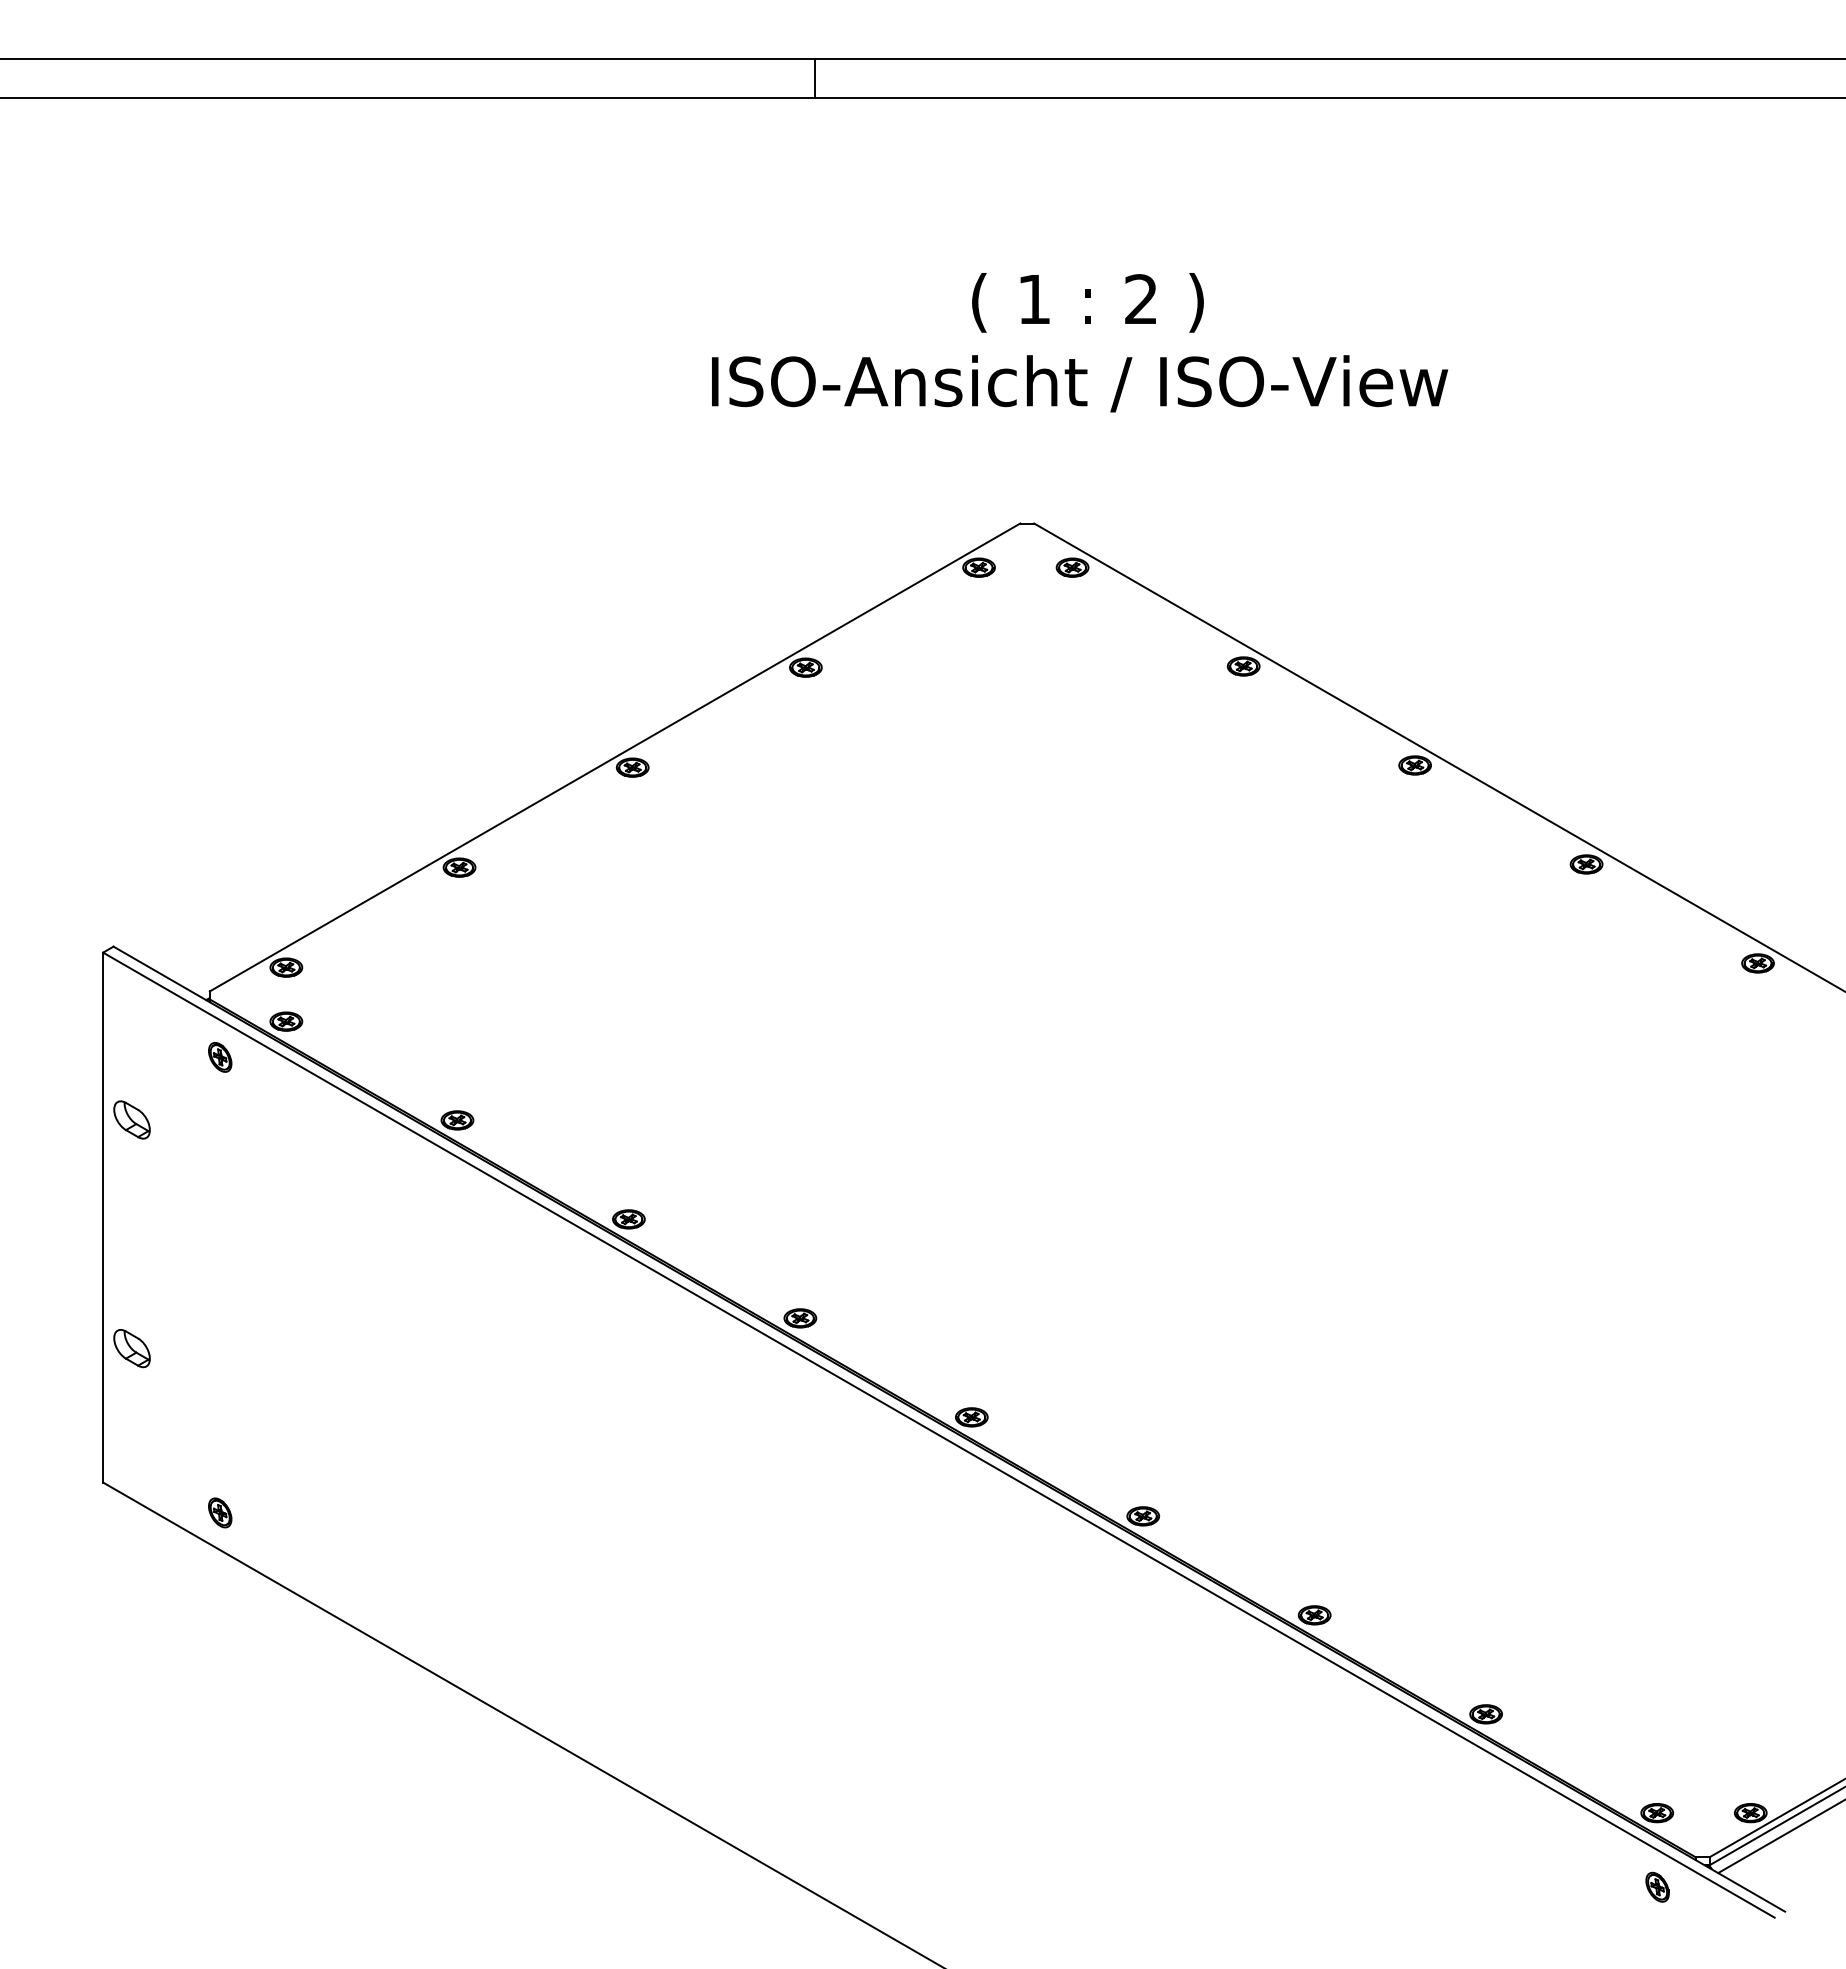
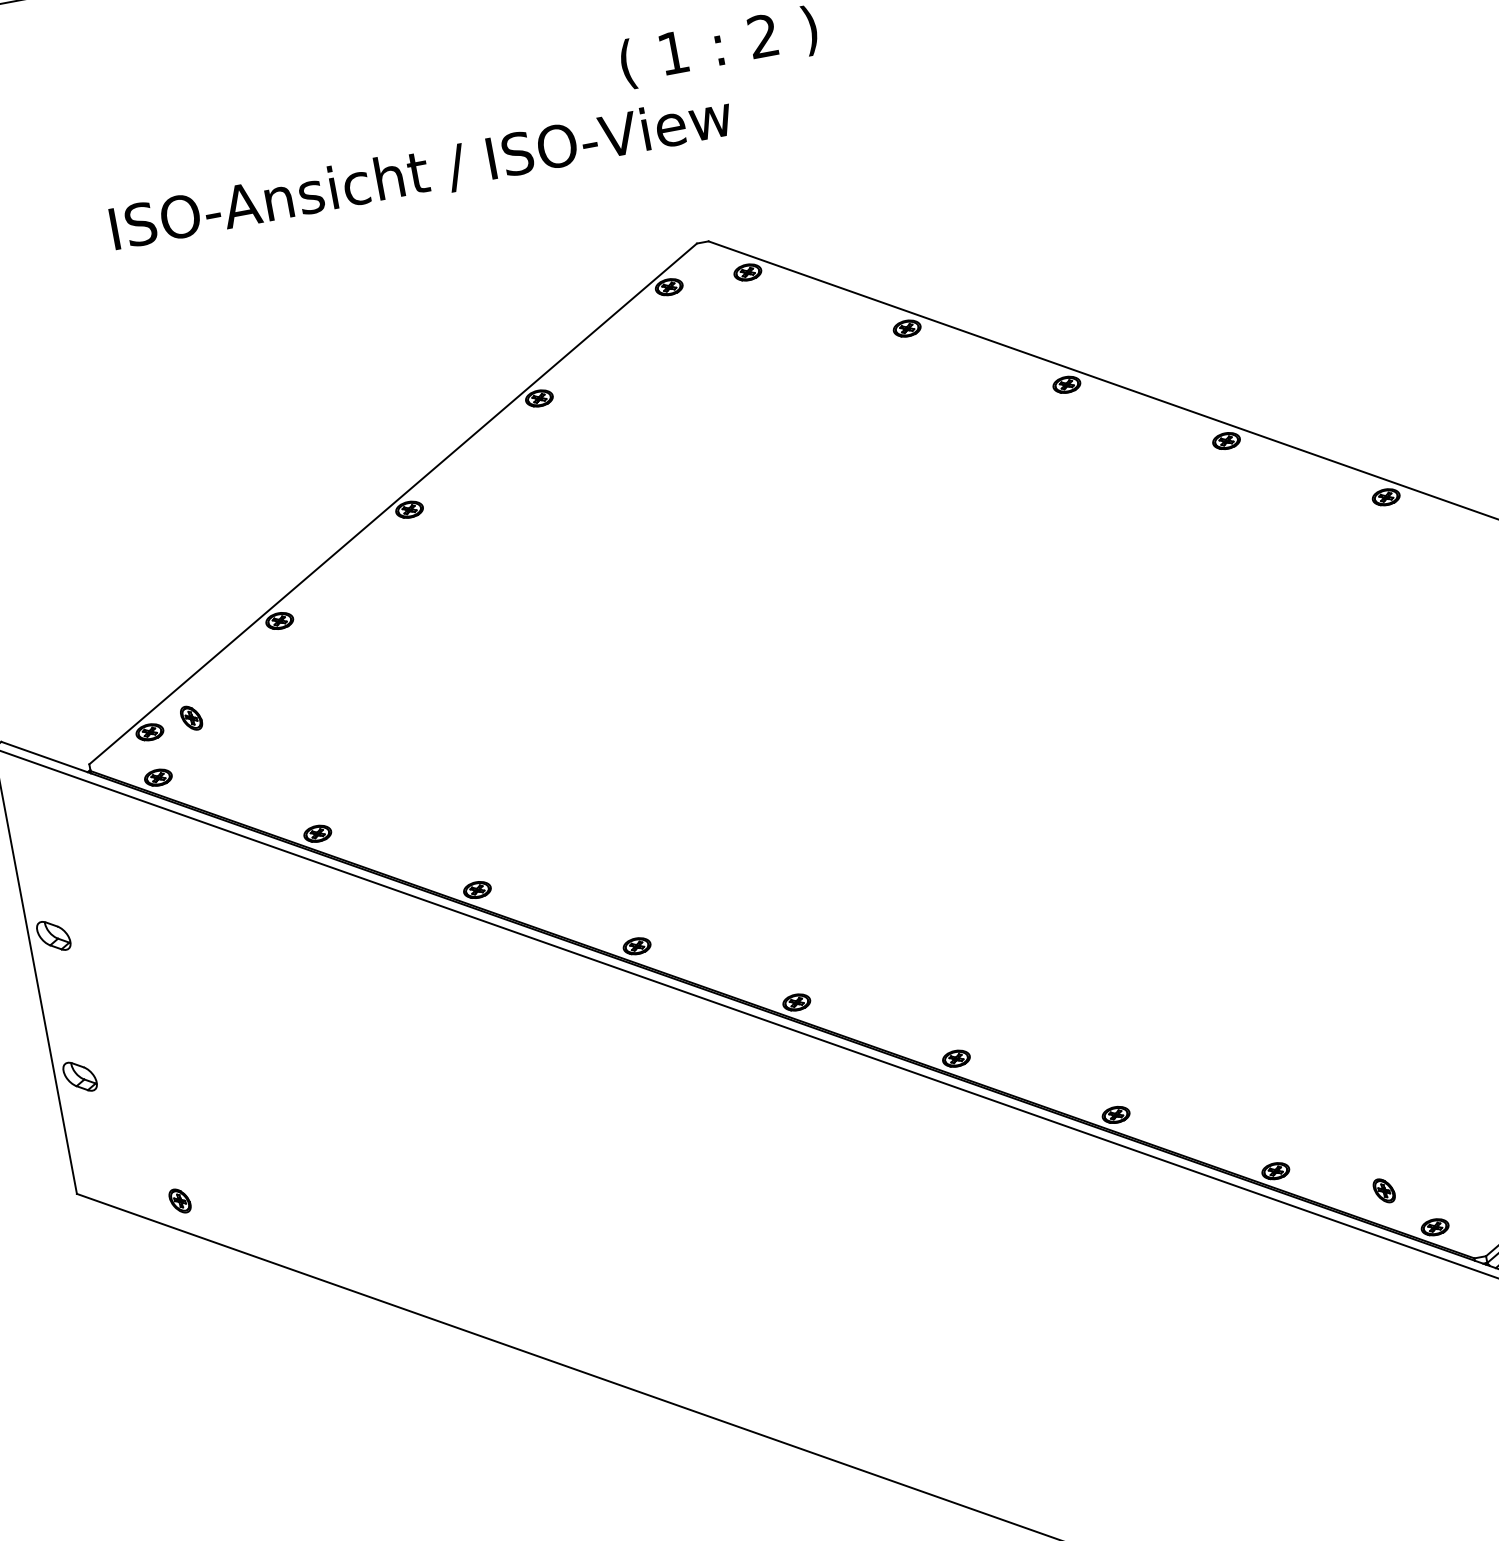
text: (1080, 383) -> (422, 173), moved
part: (220, 1057) -> (191, 718), moved
part: (131, 1119) -> (53, 935), moved
part: (1657, 1886) -> (1384, 1190), moved

